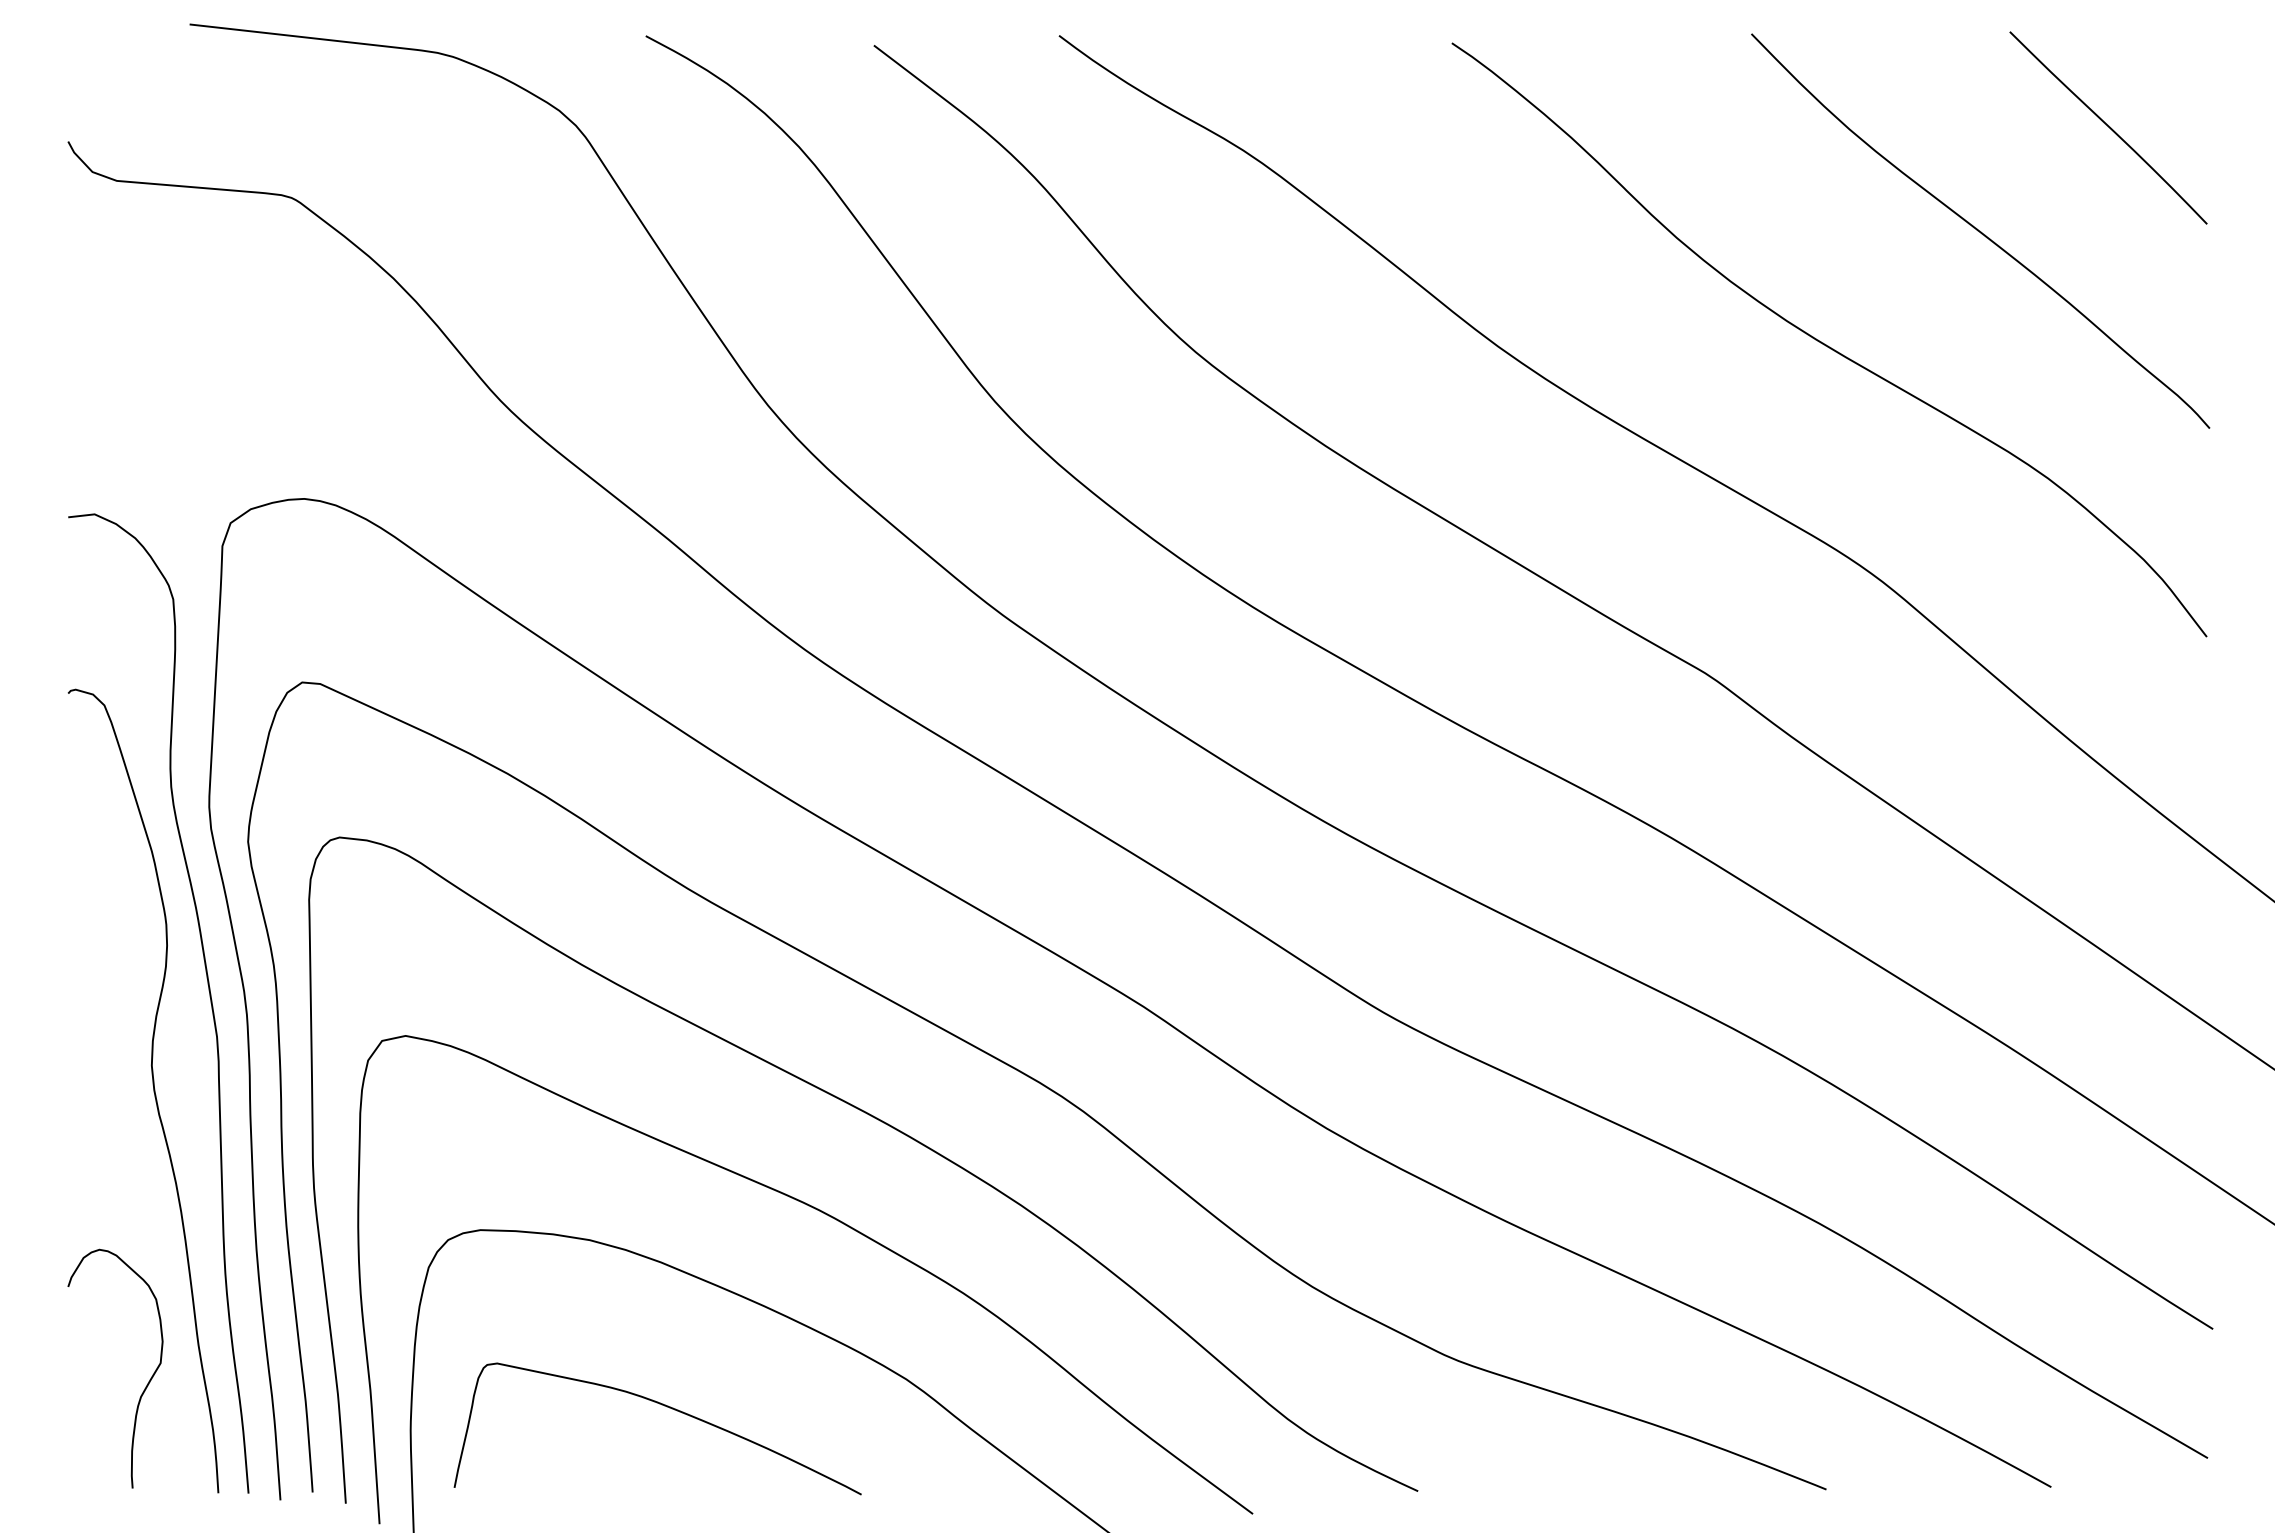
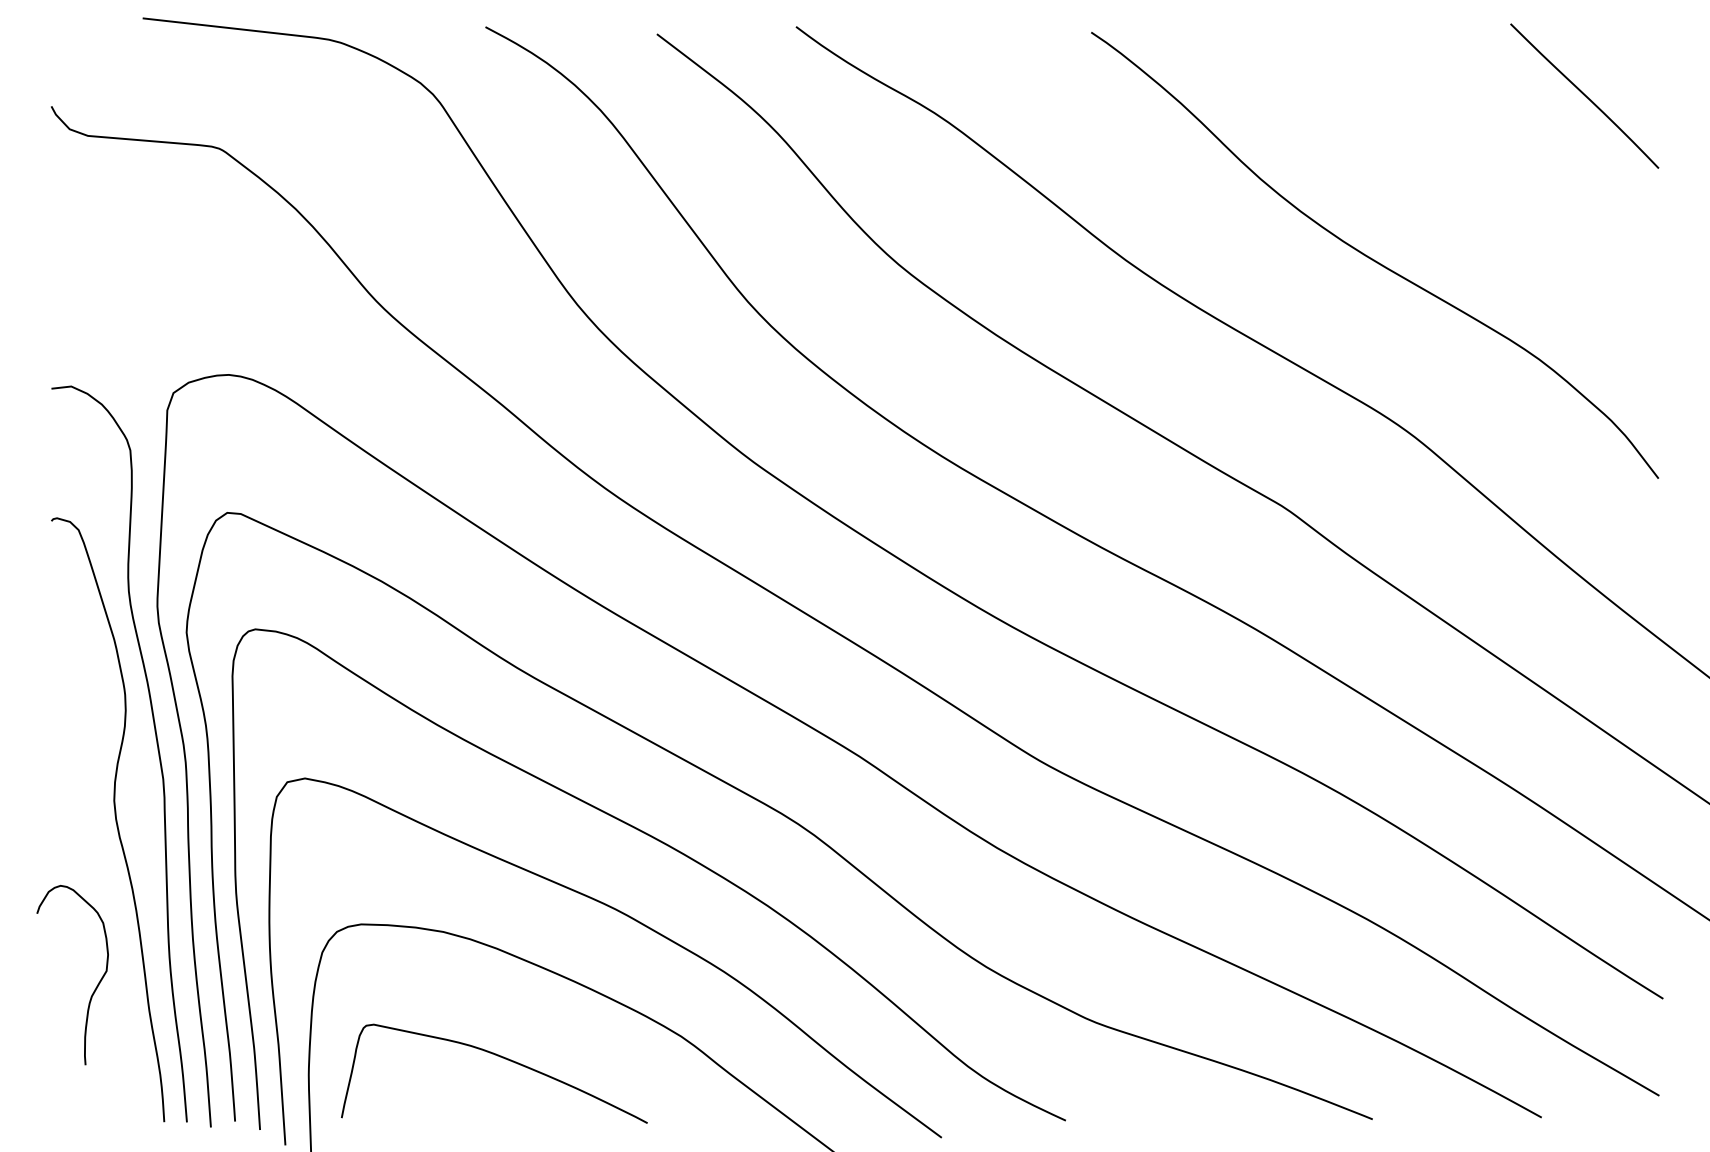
curve: (1979, 230) -> (1487, 173), removed
curve: (145, 1386) -> (95, 988), moved

